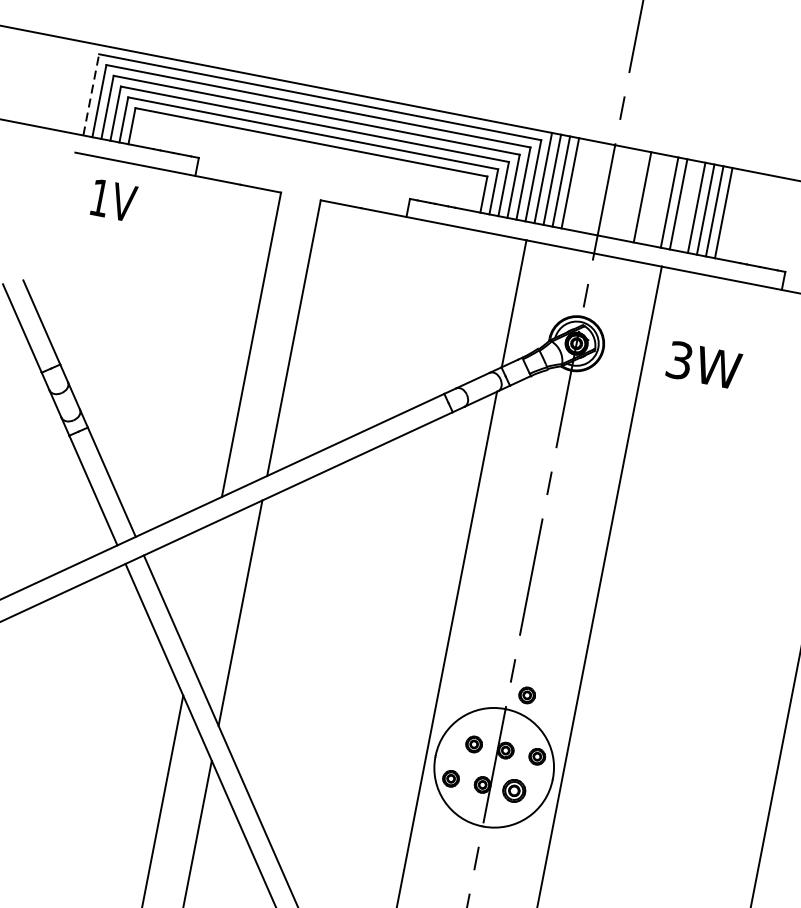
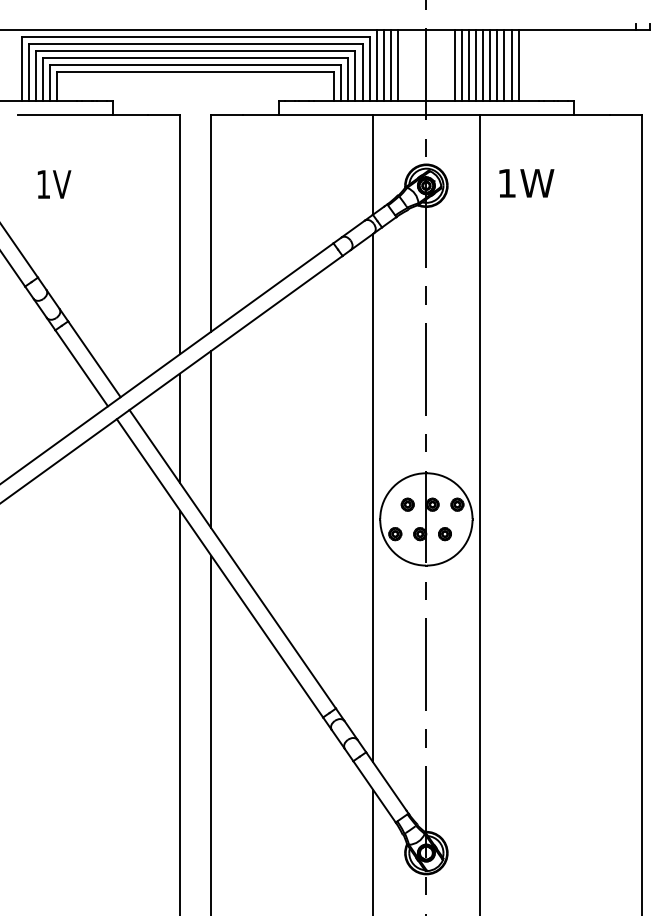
line: (90, 94) -> (21, 68), dashed -> solid
line: (651, 198) -> (461, 64), added
line: (660, 199) -> (468, 64), added
text: (113, 200) -> (54, 184), moved
line: (688, 205) -> (490, 64), added
text: (679, 360) -> (506, 183), 3W -> 1W
line: (204, 591) -> (180, 428), added
part: (526, 695) -> (440, 459), removed
part: (513, 791) -> (444, 534), size x0.71

